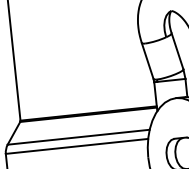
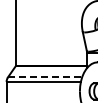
line: (79, 137) -> (45, 77), solid -> dashed

